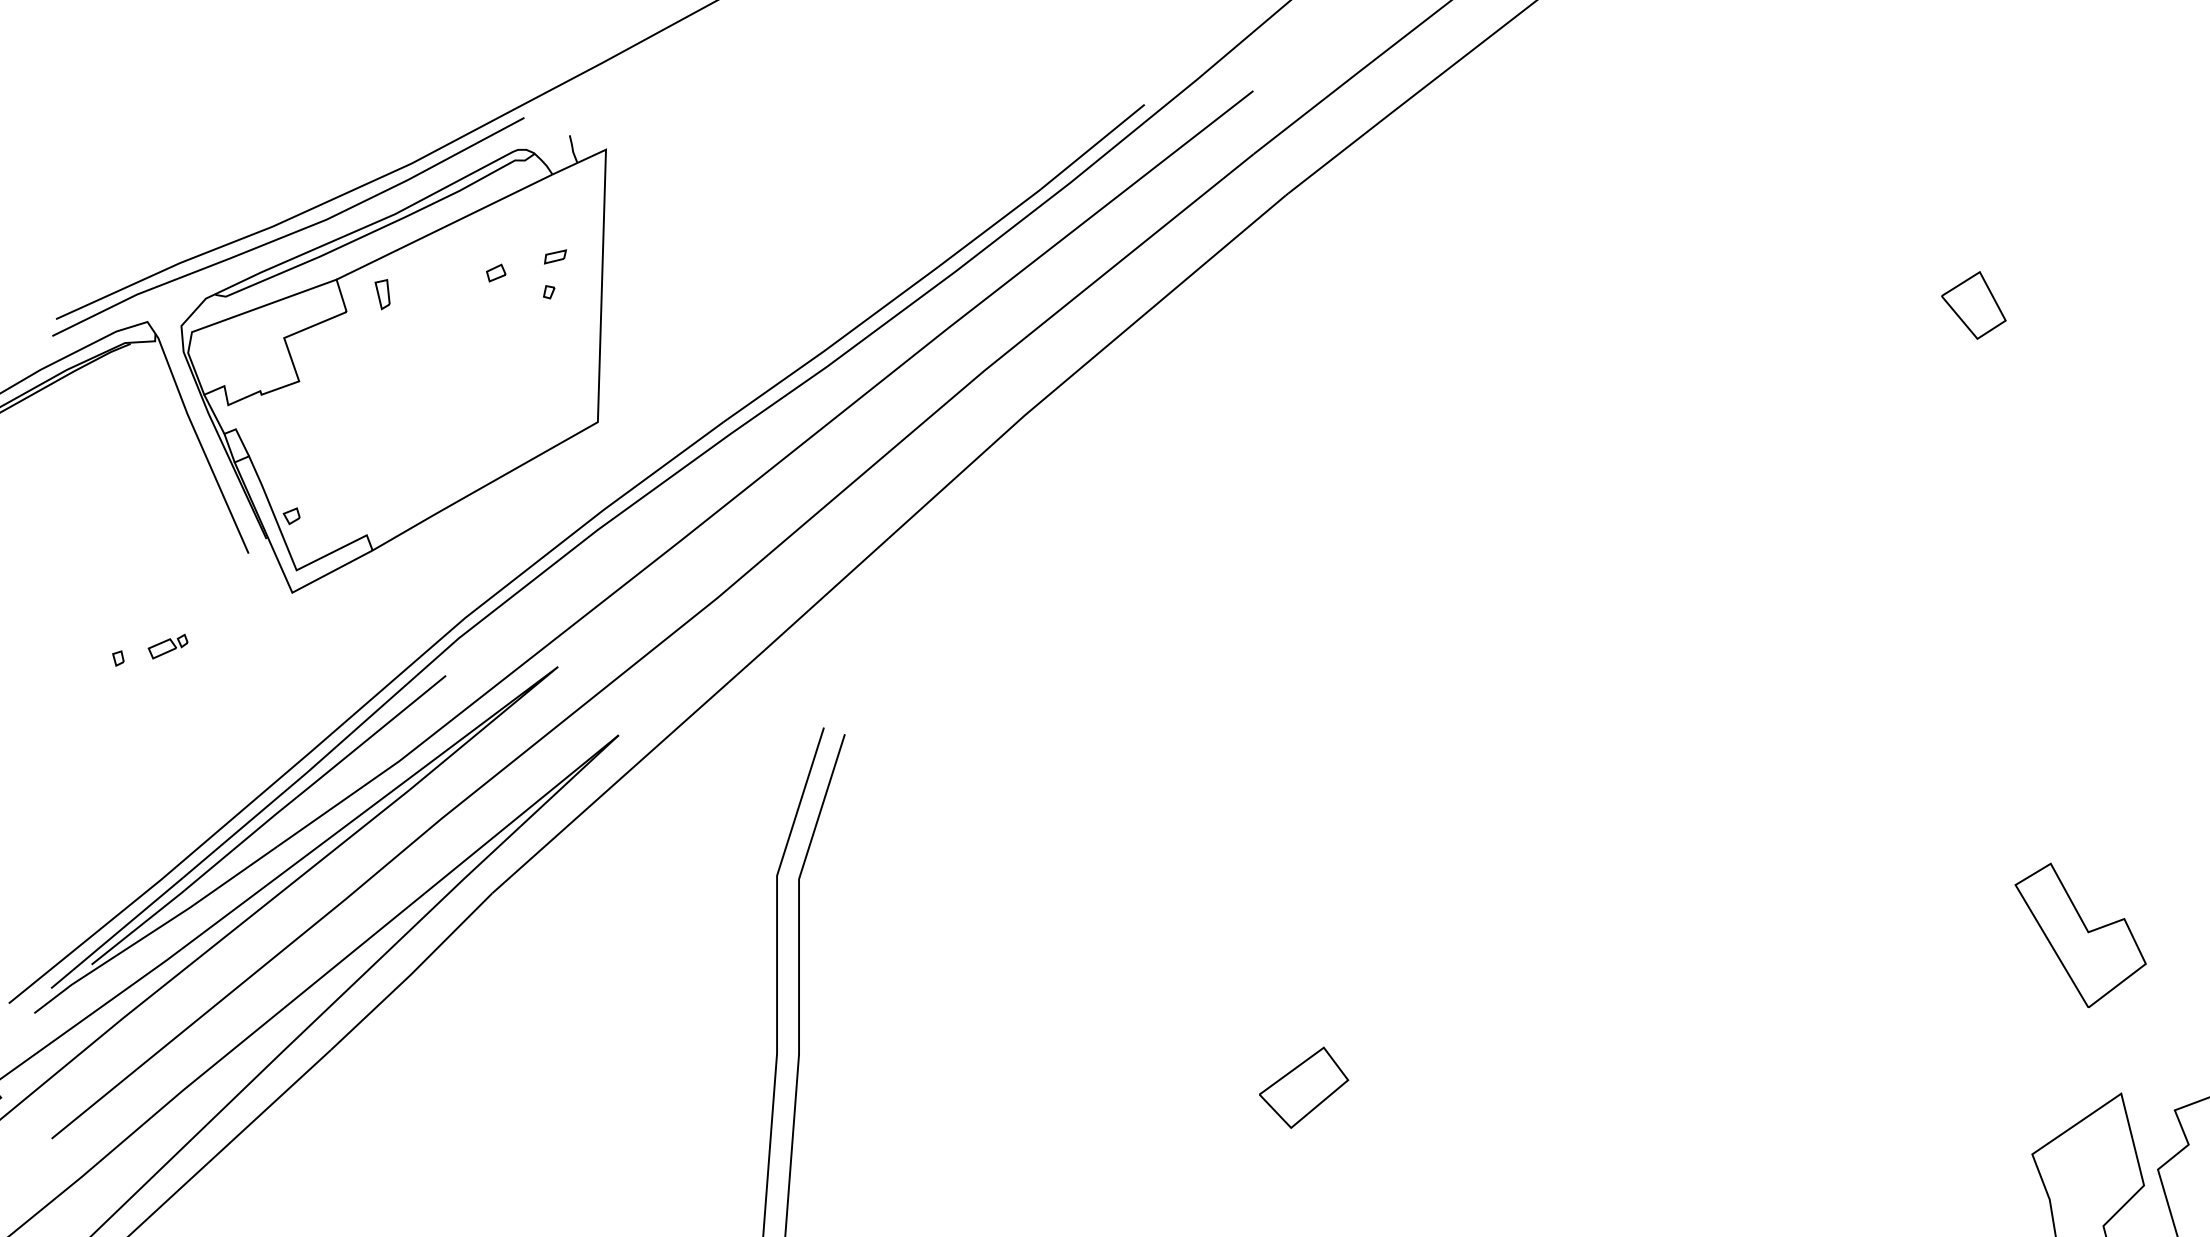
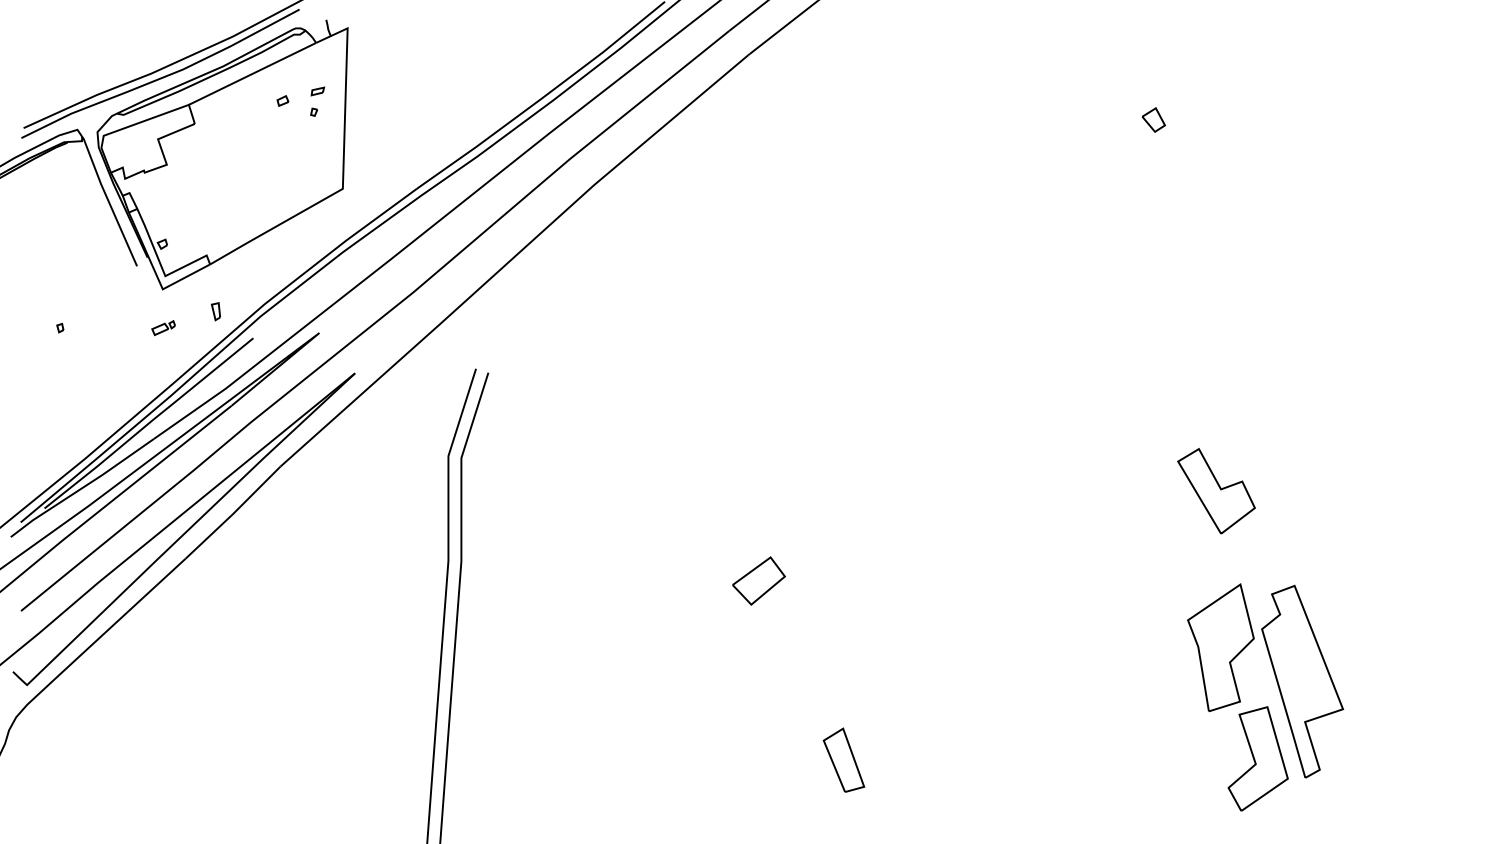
part: (381, 294) -> (215, 311), moved
part: (1973, 304) -> (1153, 119), size x0.6
part: (167, 647) -> (163, 328), moved

